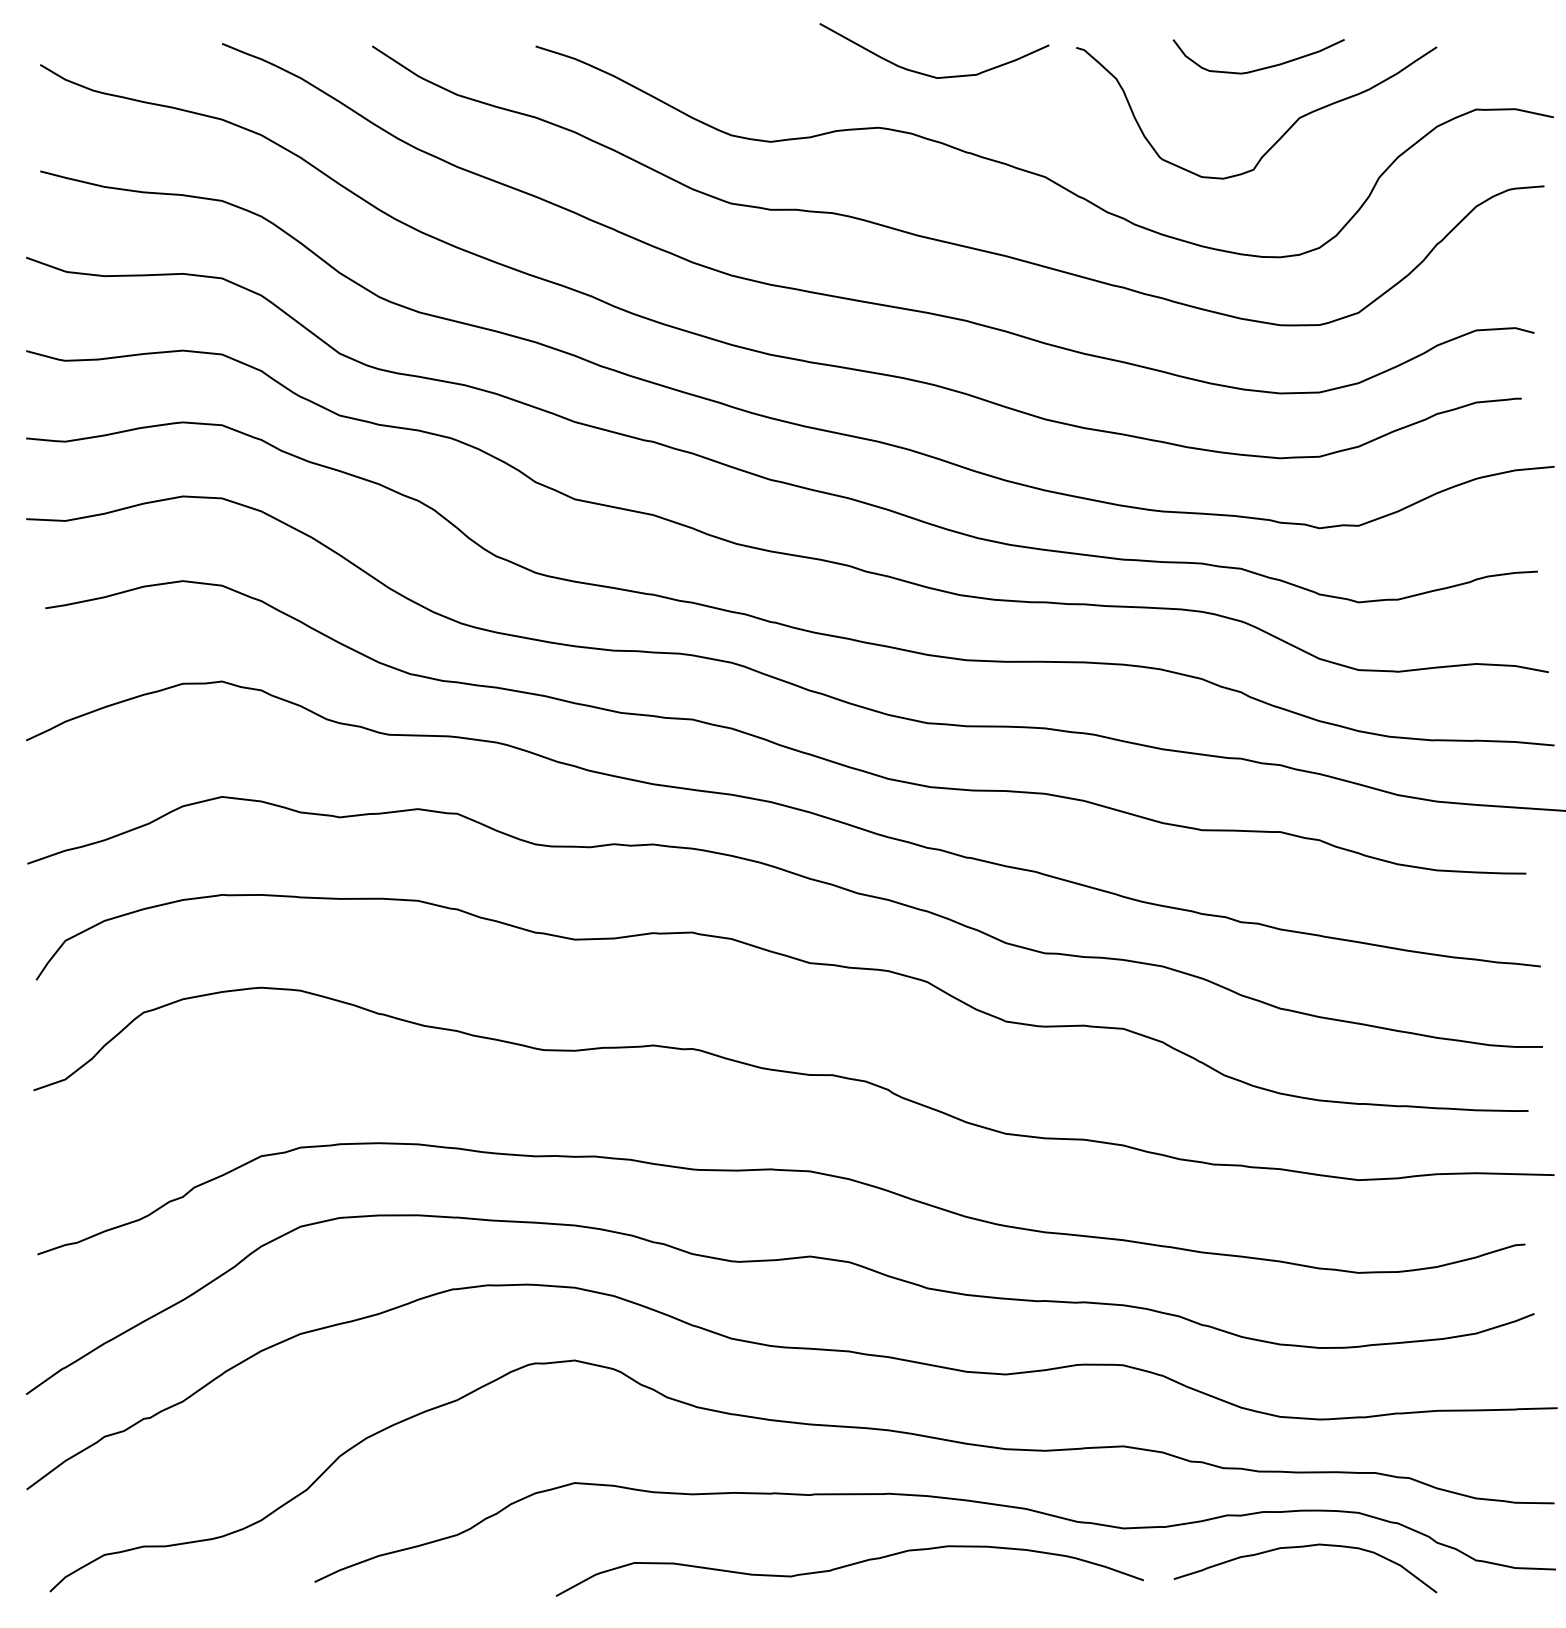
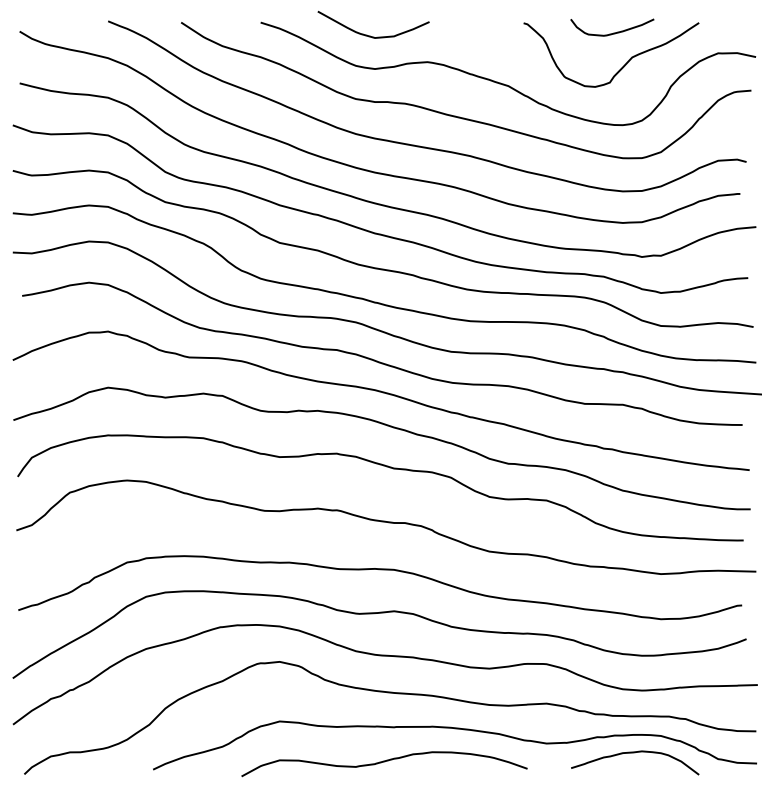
curve: (927, 72) -> (370, 35), moved
curve: (849, 1567) -> (384, 762), moved

